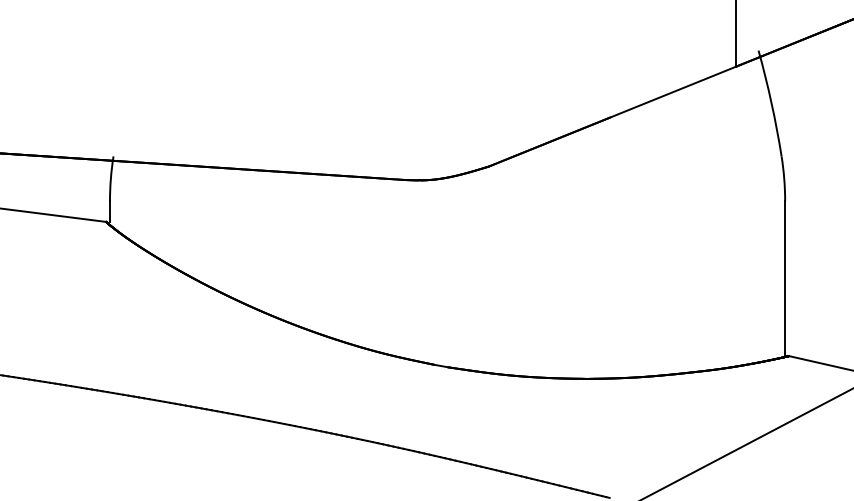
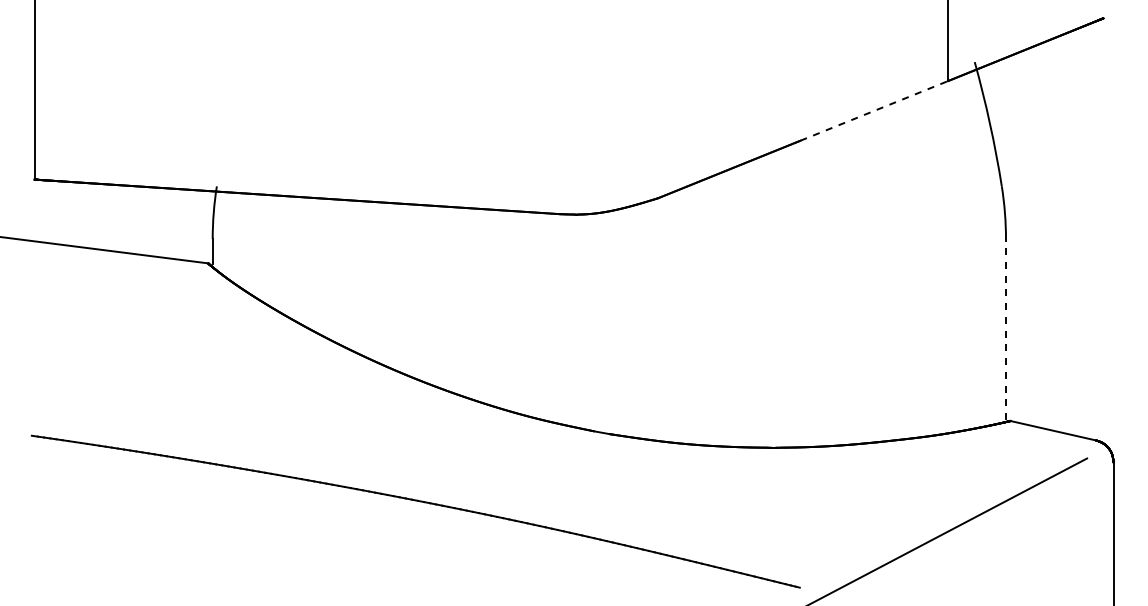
line: (673, 91) -> (874, 110), solid -> dashed
line: (784, 278) -> (1005, 329), solid -> dashed

